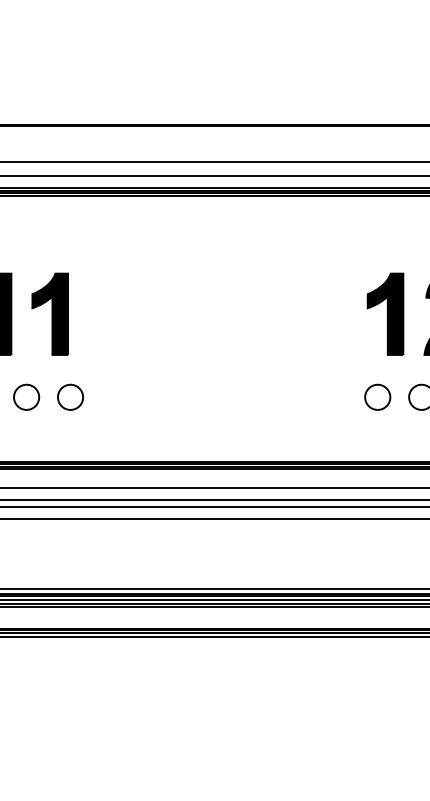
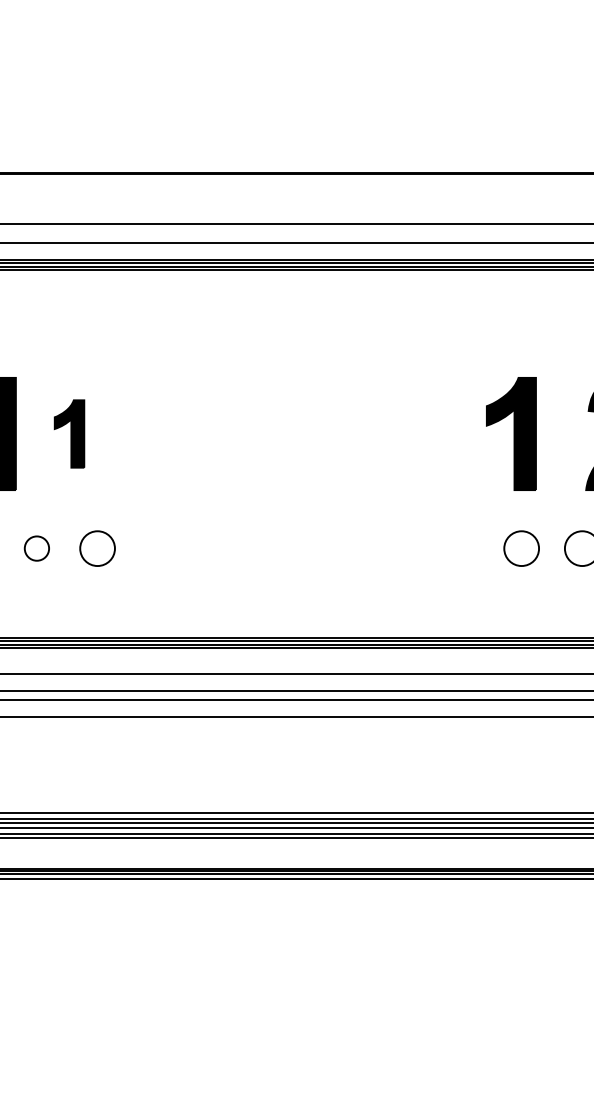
part: (50, 313) -> (69, 433), size x0.6
part: (385, 313) -> (511, 433), moved
part: (26, 397) -> (36, 548), size x0.7

